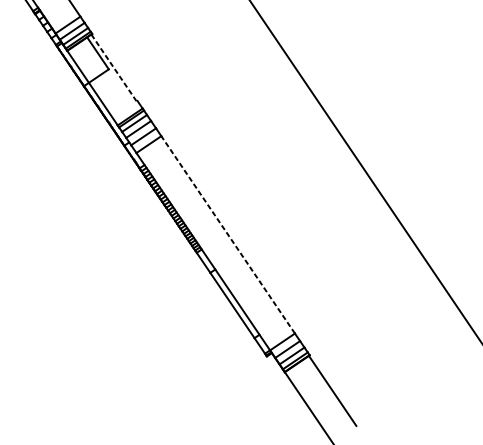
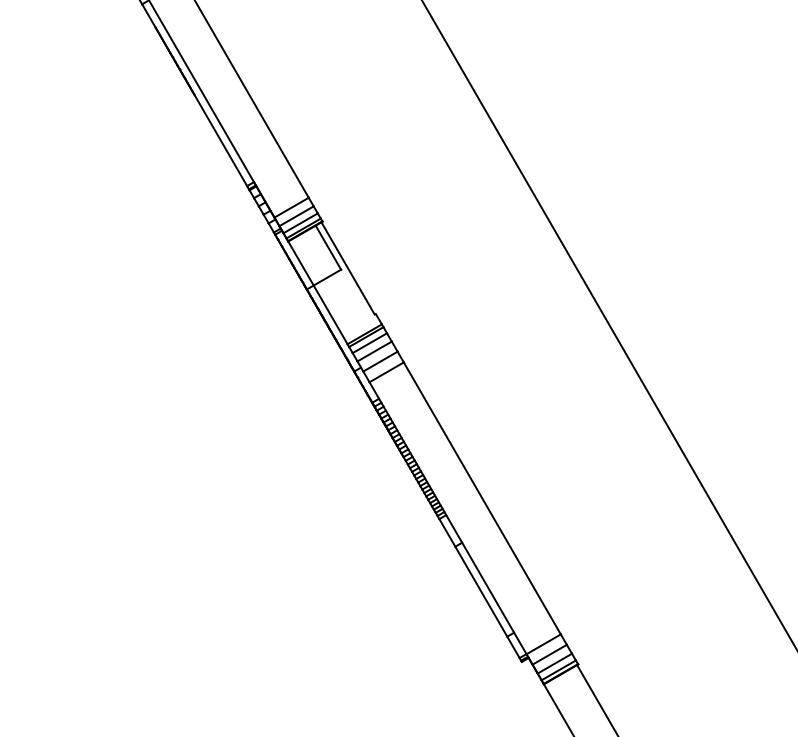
line: (114, 68) -> (348, 268), dashed -> solid
line: (228, 234) -> (482, 498), dashed -> solid

